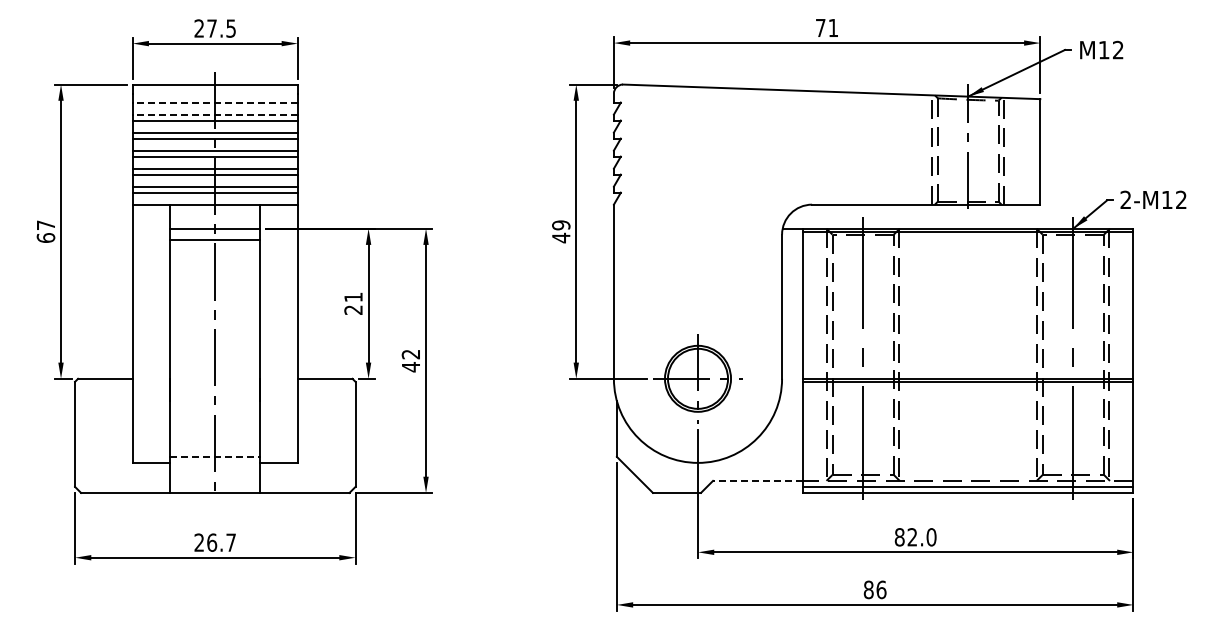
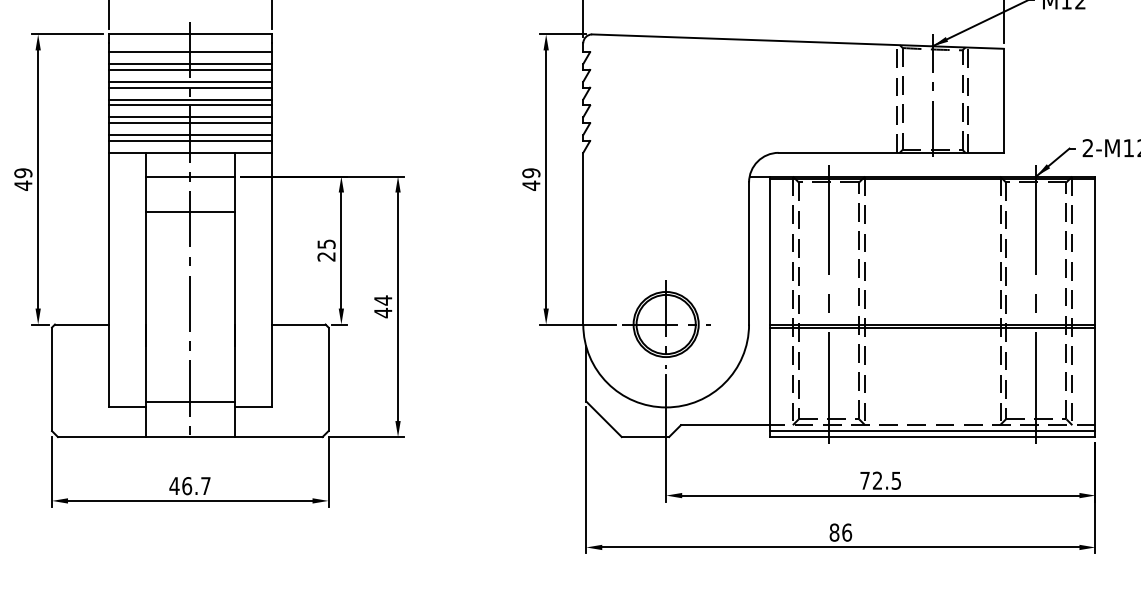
line: (215, 102) -> (190, 52), dashed -> solid
line: (215, 114) -> (190, 63), dashed -> solid
text: (45, 231) -> (22, 179), 67 -> 49
line: (215, 239) -> (190, 211), moved
text: (353, 297) -> (326, 244), 21 -> 25
text: (410, 354) -> (382, 300), 42 -> 44
line: (215, 456) -> (190, 401), dashed -> solid
line: (757, 480) -> (724, 424), dashed -> solid
text: (915, 537) -> (880, 480), 82.0 -> 72.5
text: (199, 542) -> (174, 485), 26.7 -> 46.7

